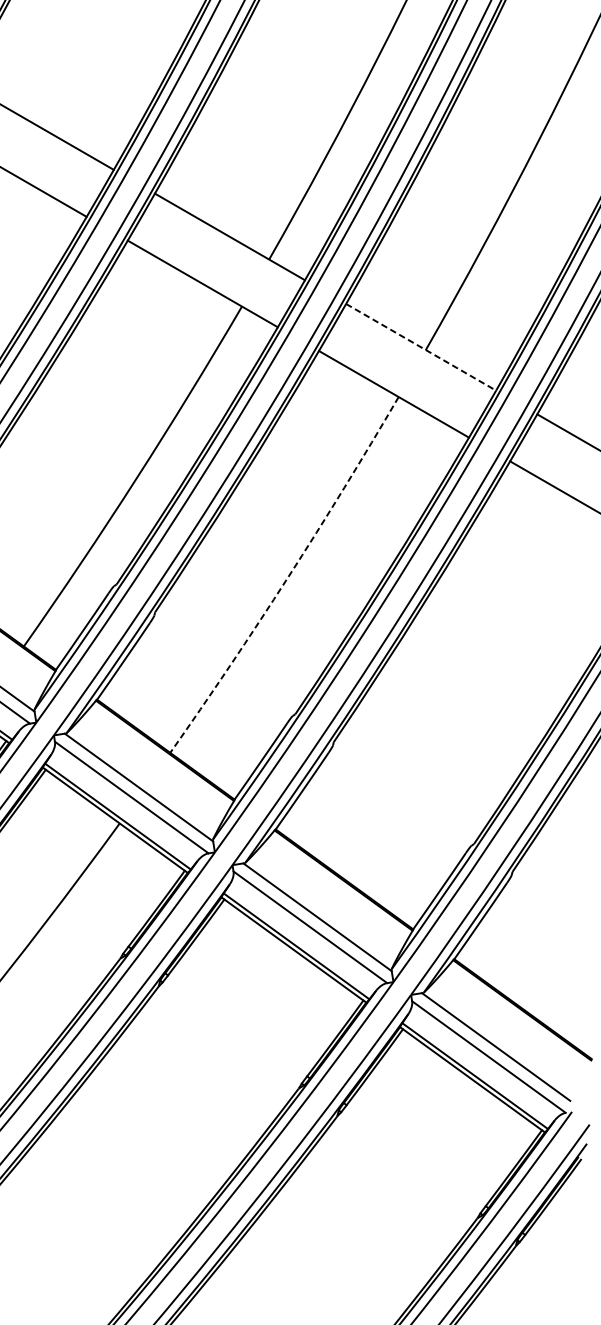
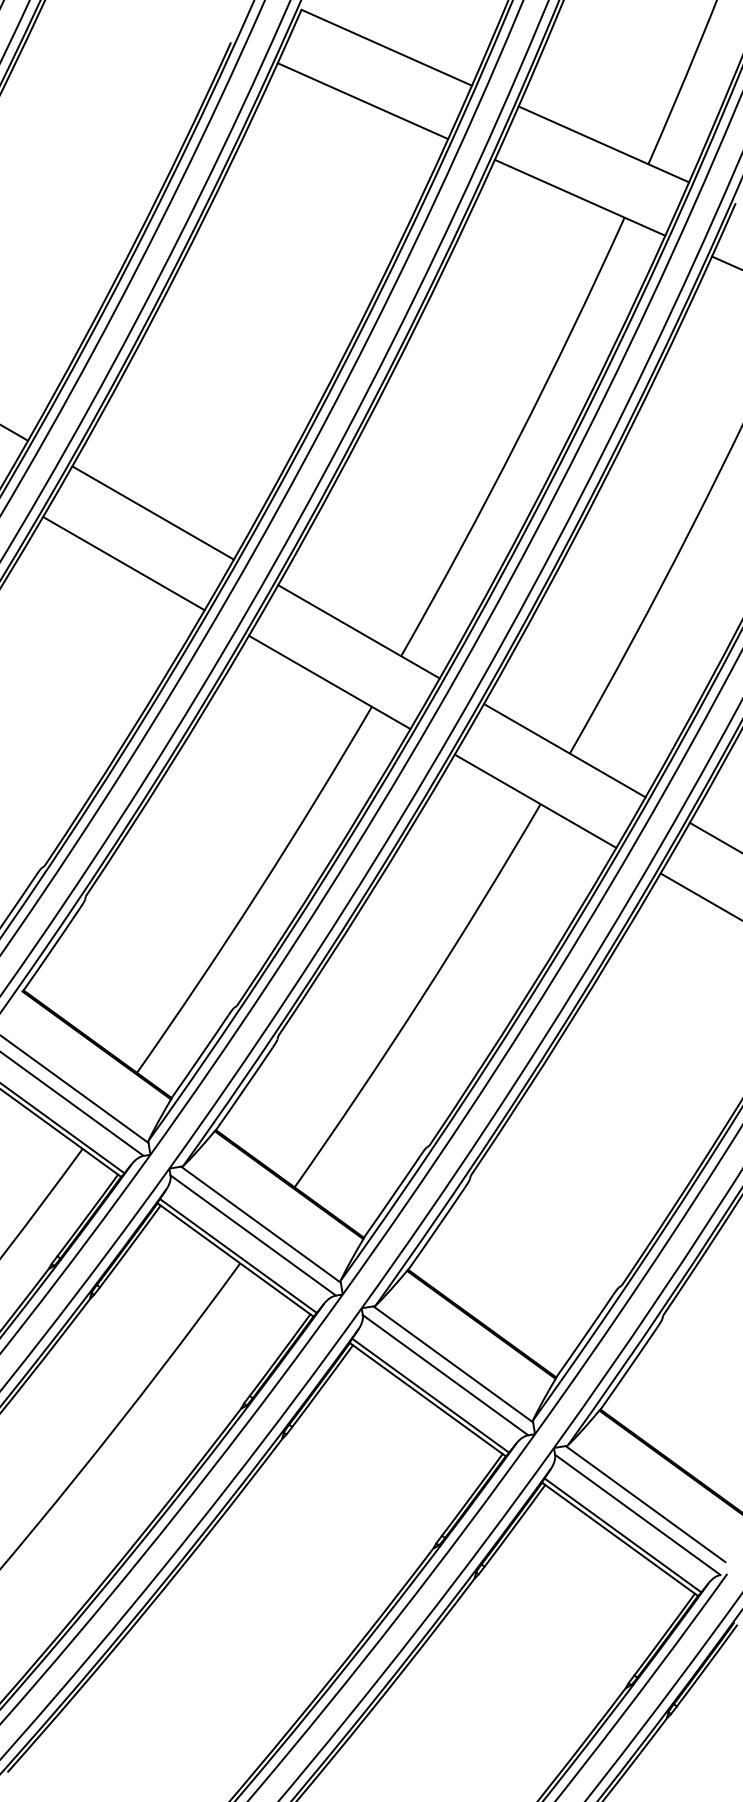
line: (421, 347) -> (565, 750), dashed -> solid
arc: (288, 577) -> (421, 998), dashed -> solid

